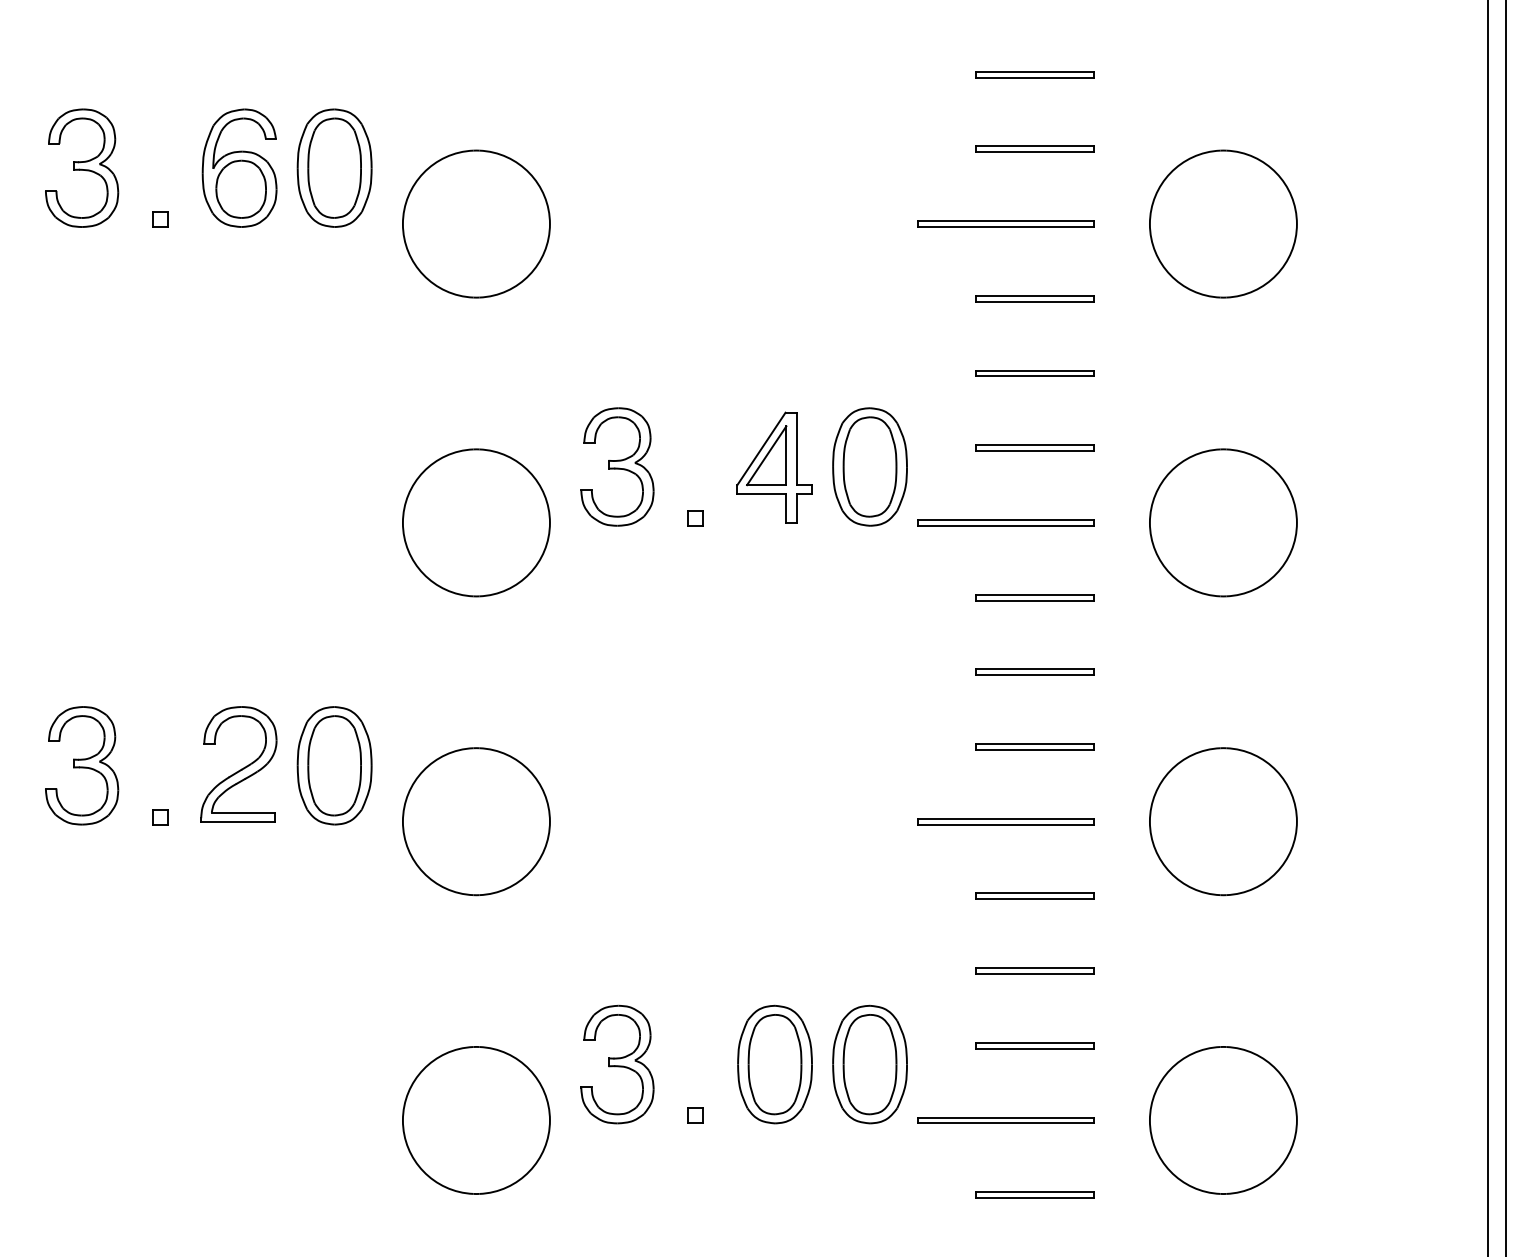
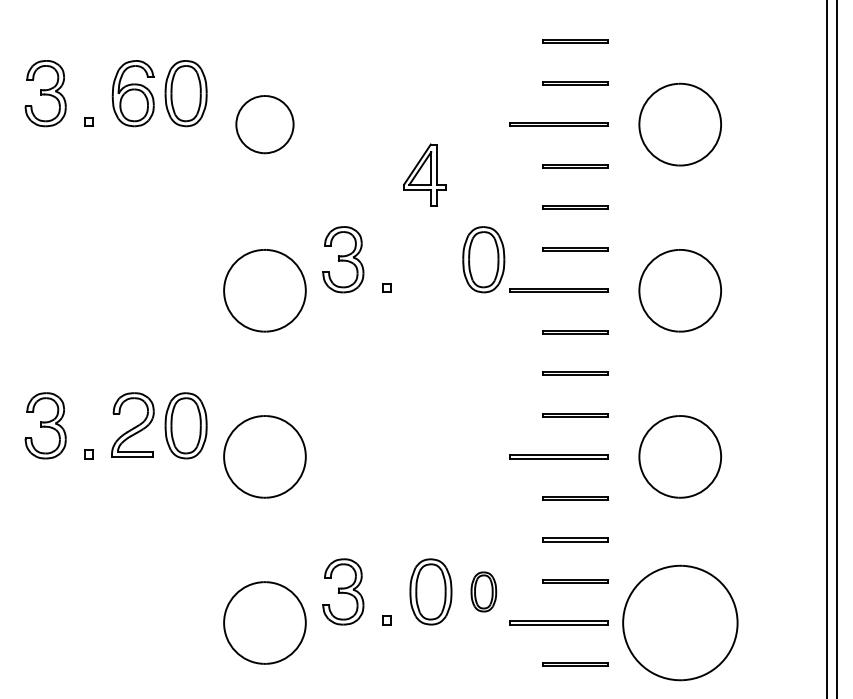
part: (475, 223) -> (264, 124), size x0.7
part: (774, 466) -> (424, 174), moved
part: (869, 1063) -> (483, 591), size x0.6
part: (1222, 1119) -> (679, 622), size x1.4

